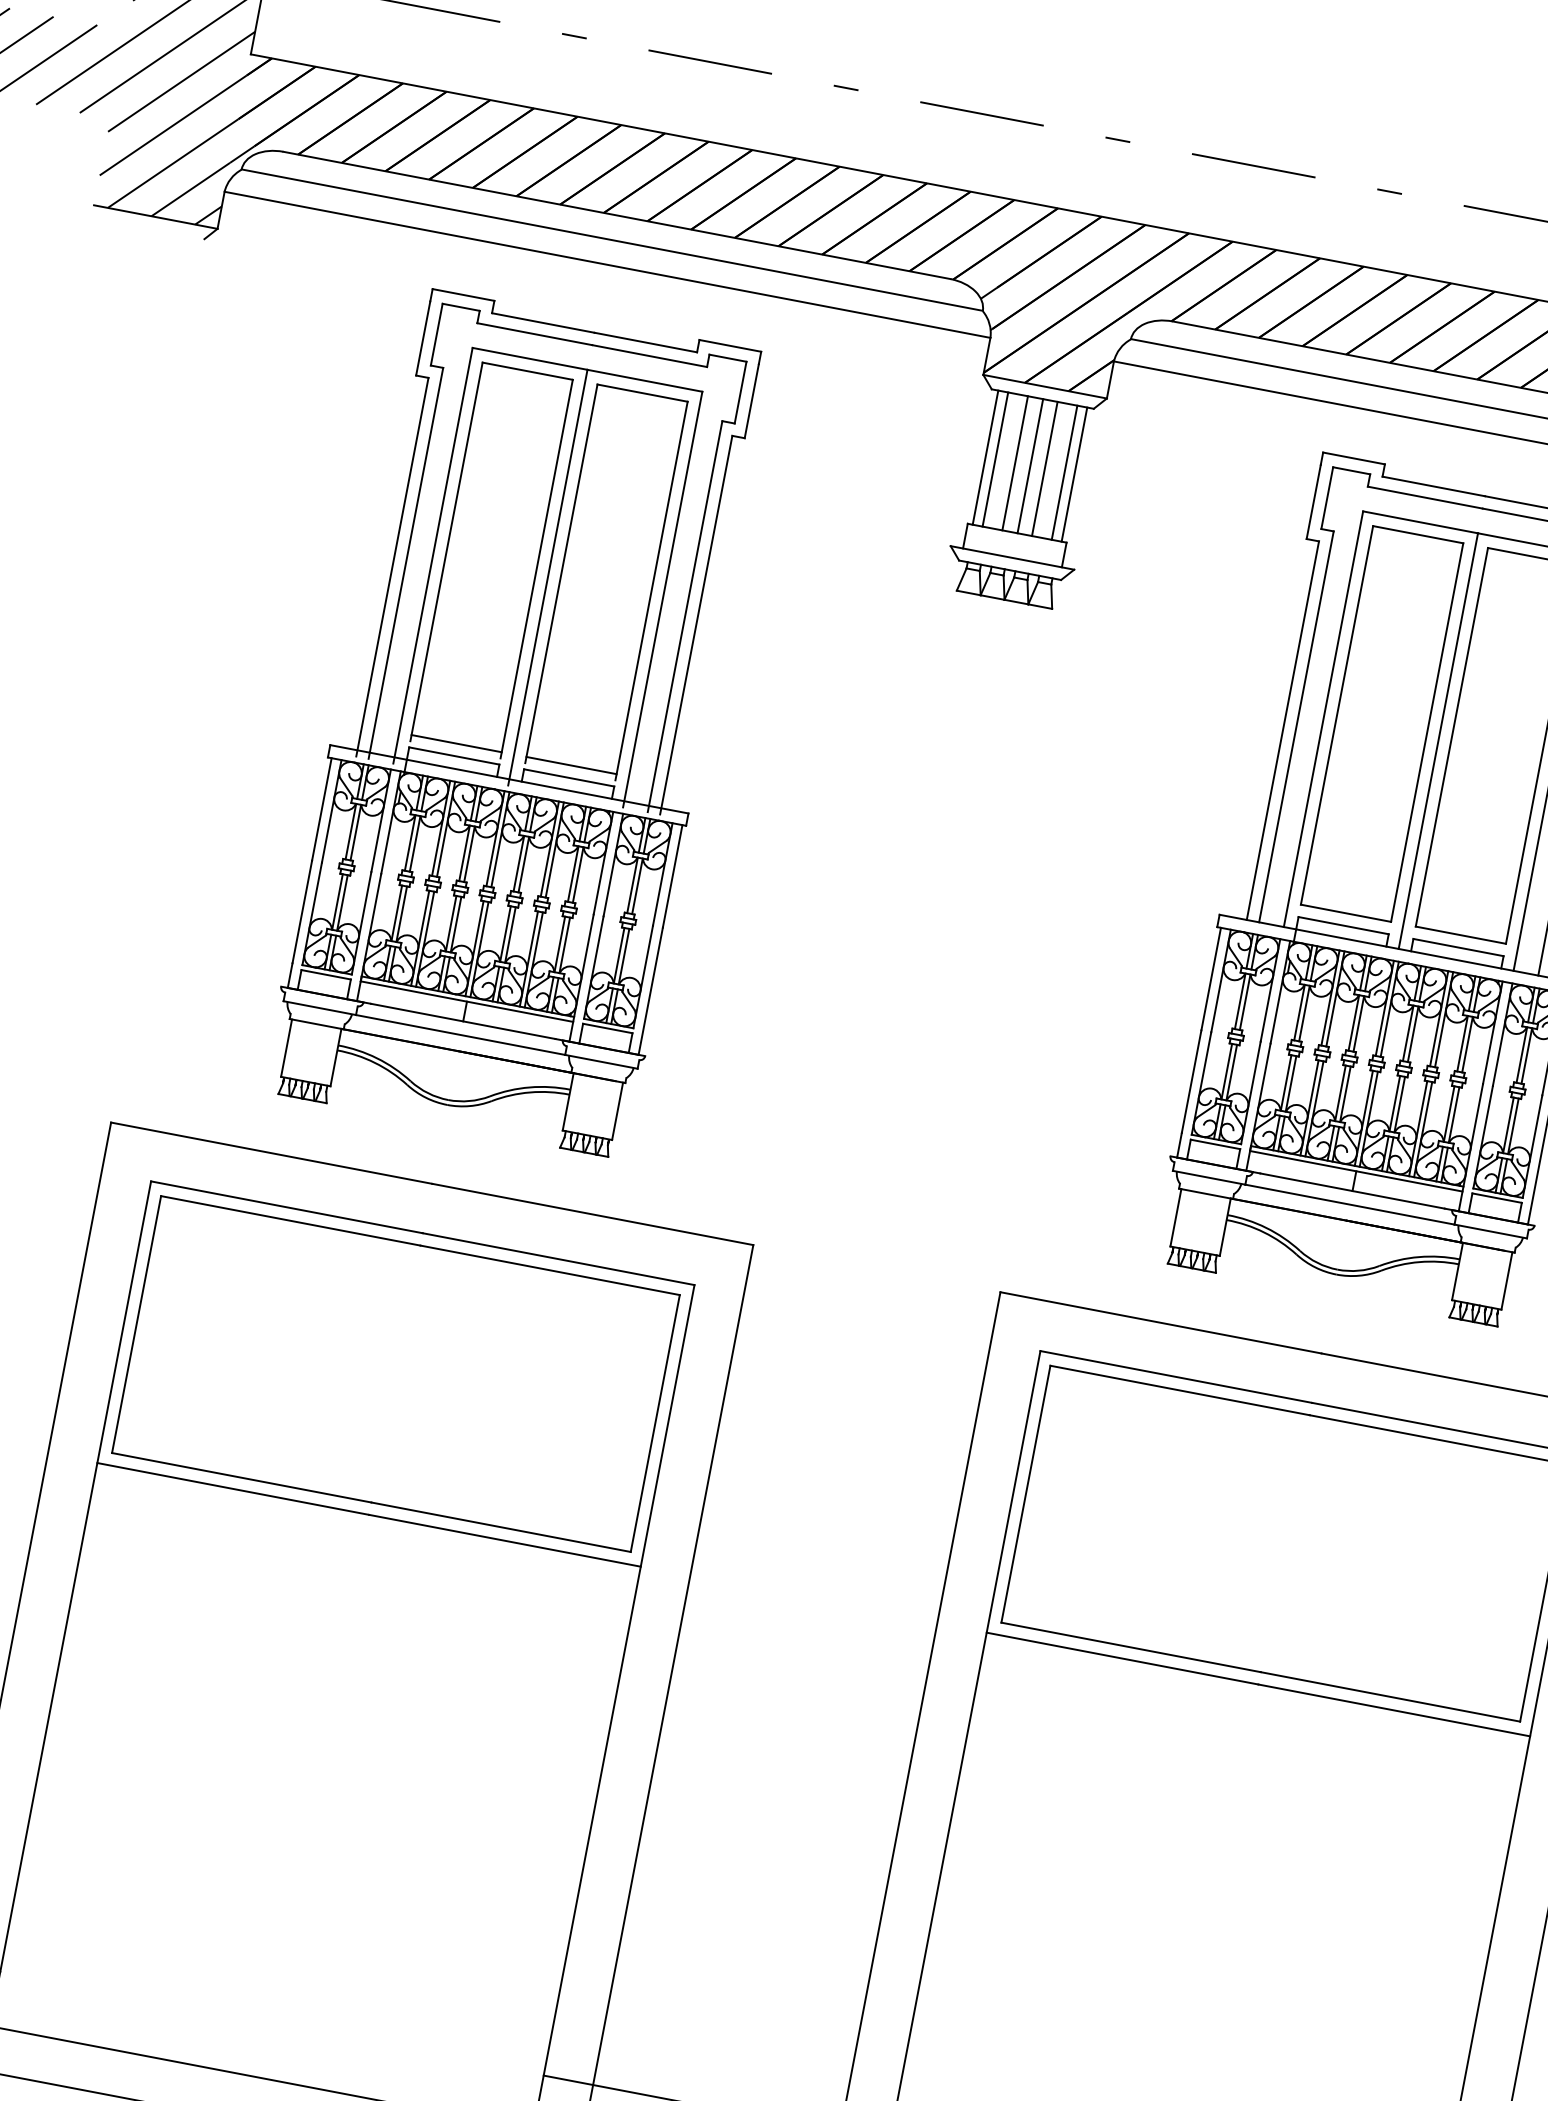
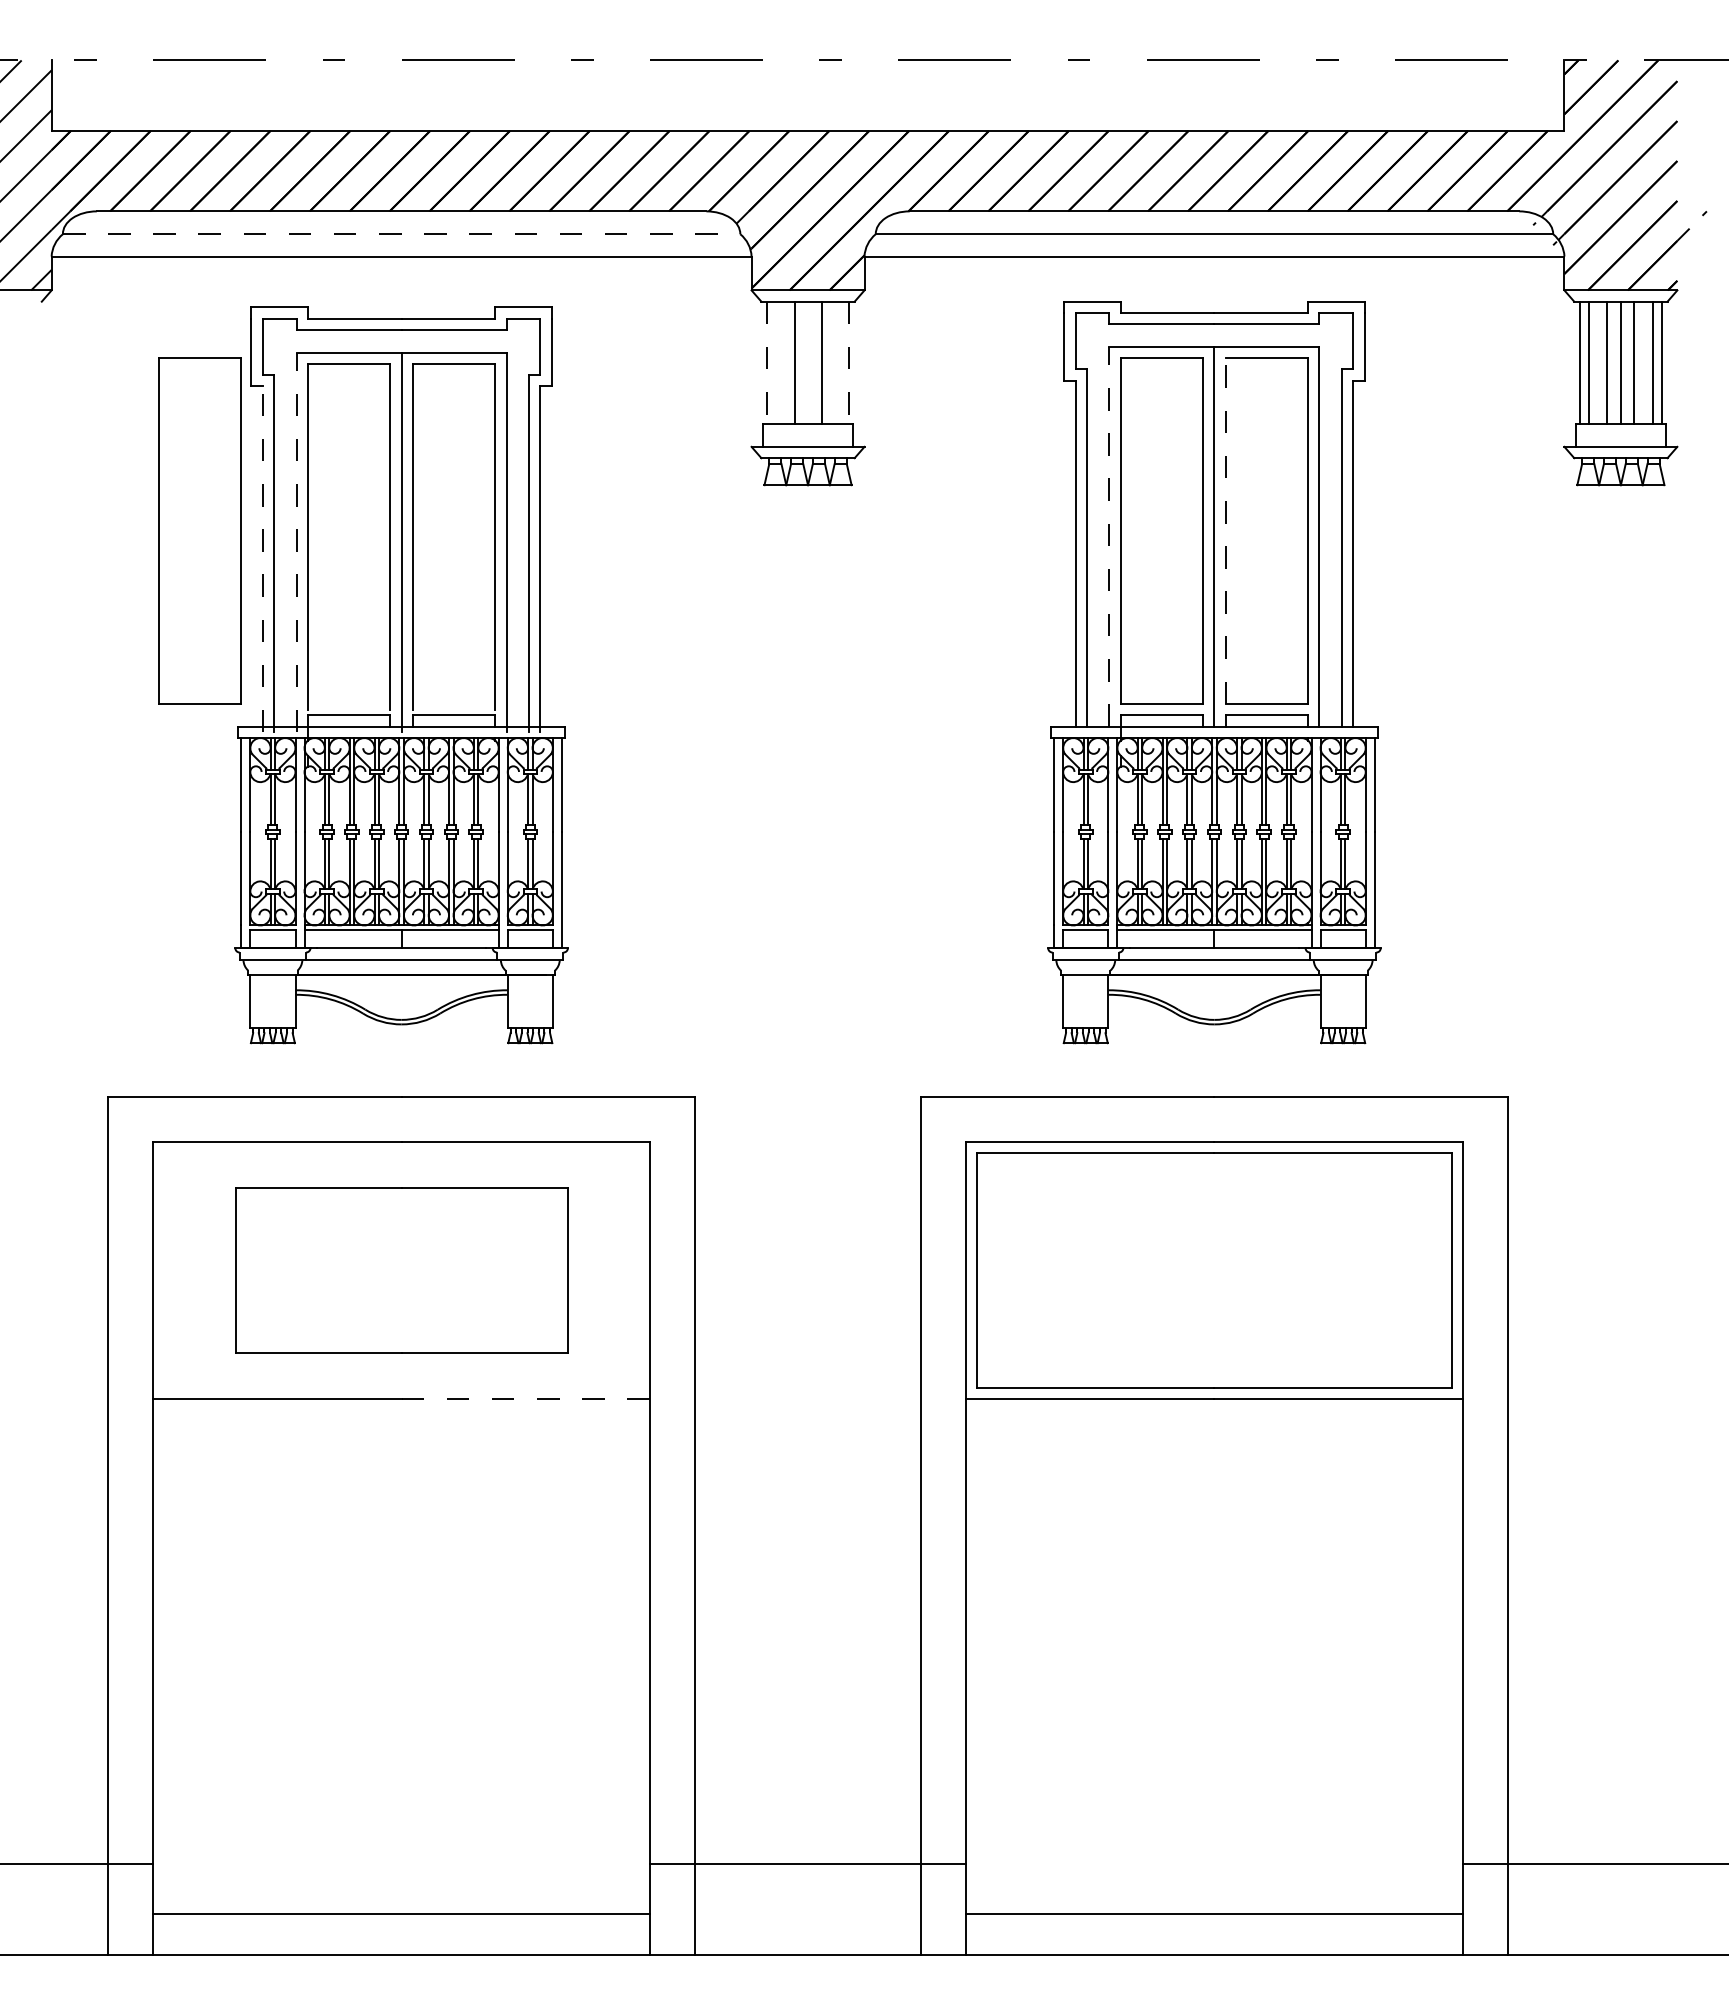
line: (612, 239) -> (401, 233), solid -> dashed
line: (985, 458) -> (767, 363), solid -> dashed
line: (995, 459) -> (776, 362), removed
line: (1030, 465) -> (808, 362), removed
line: (1064, 472) -> (839, 362), removed
line: (1074, 475) -> (848, 363), solid -> dashed
part: (329, 522) -> (199, 530), added
line: (432, 555) -> (296, 542), solid -> dashed
line: (392, 566) -> (262, 558), solid -> dashed
line: (1323, 718) -> (1109, 536), solid -> dashed
line: (1451, 736) -> (1225, 530), solid -> dashed
line: (455, 743) -> (348, 704), removed
line: (570, 765) -> (453, 704), removed
part: (395, 1374) -> (401, 1270), size x0.7
line: (504, 1541) -> (525, 1399), solid -> dashed

